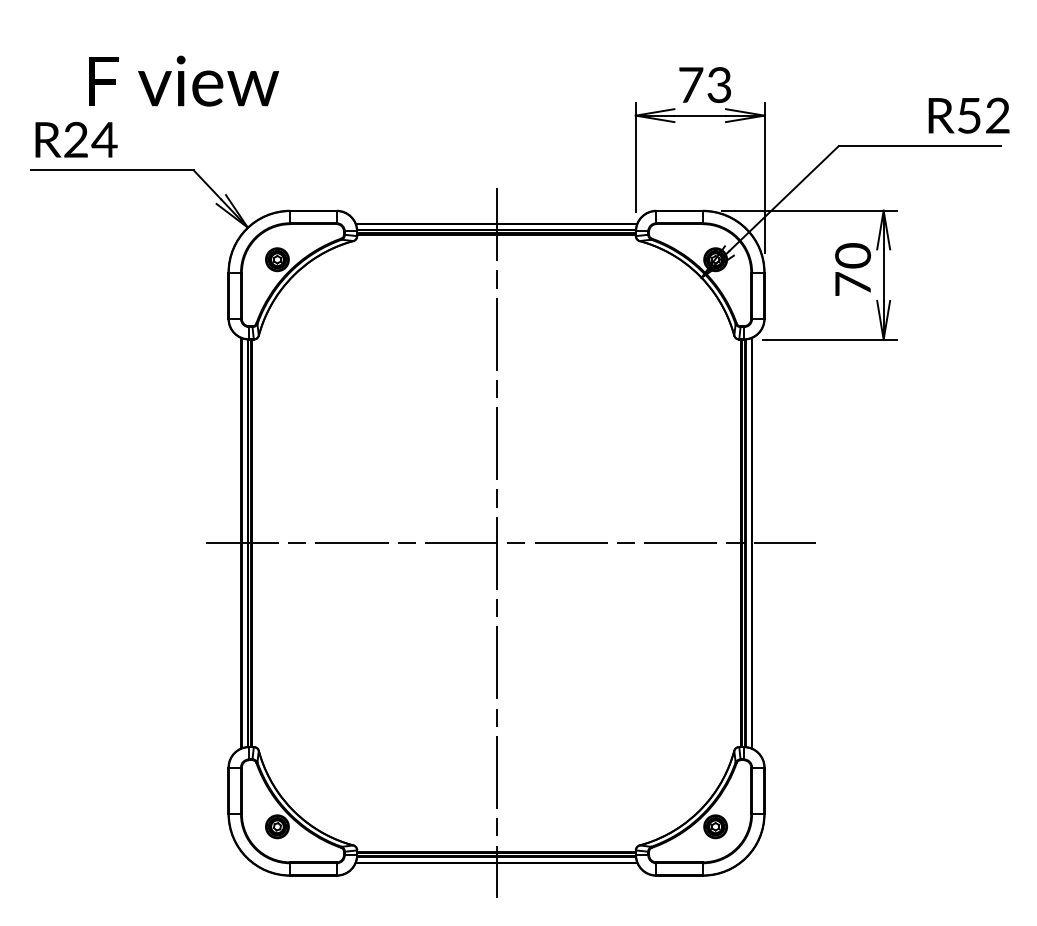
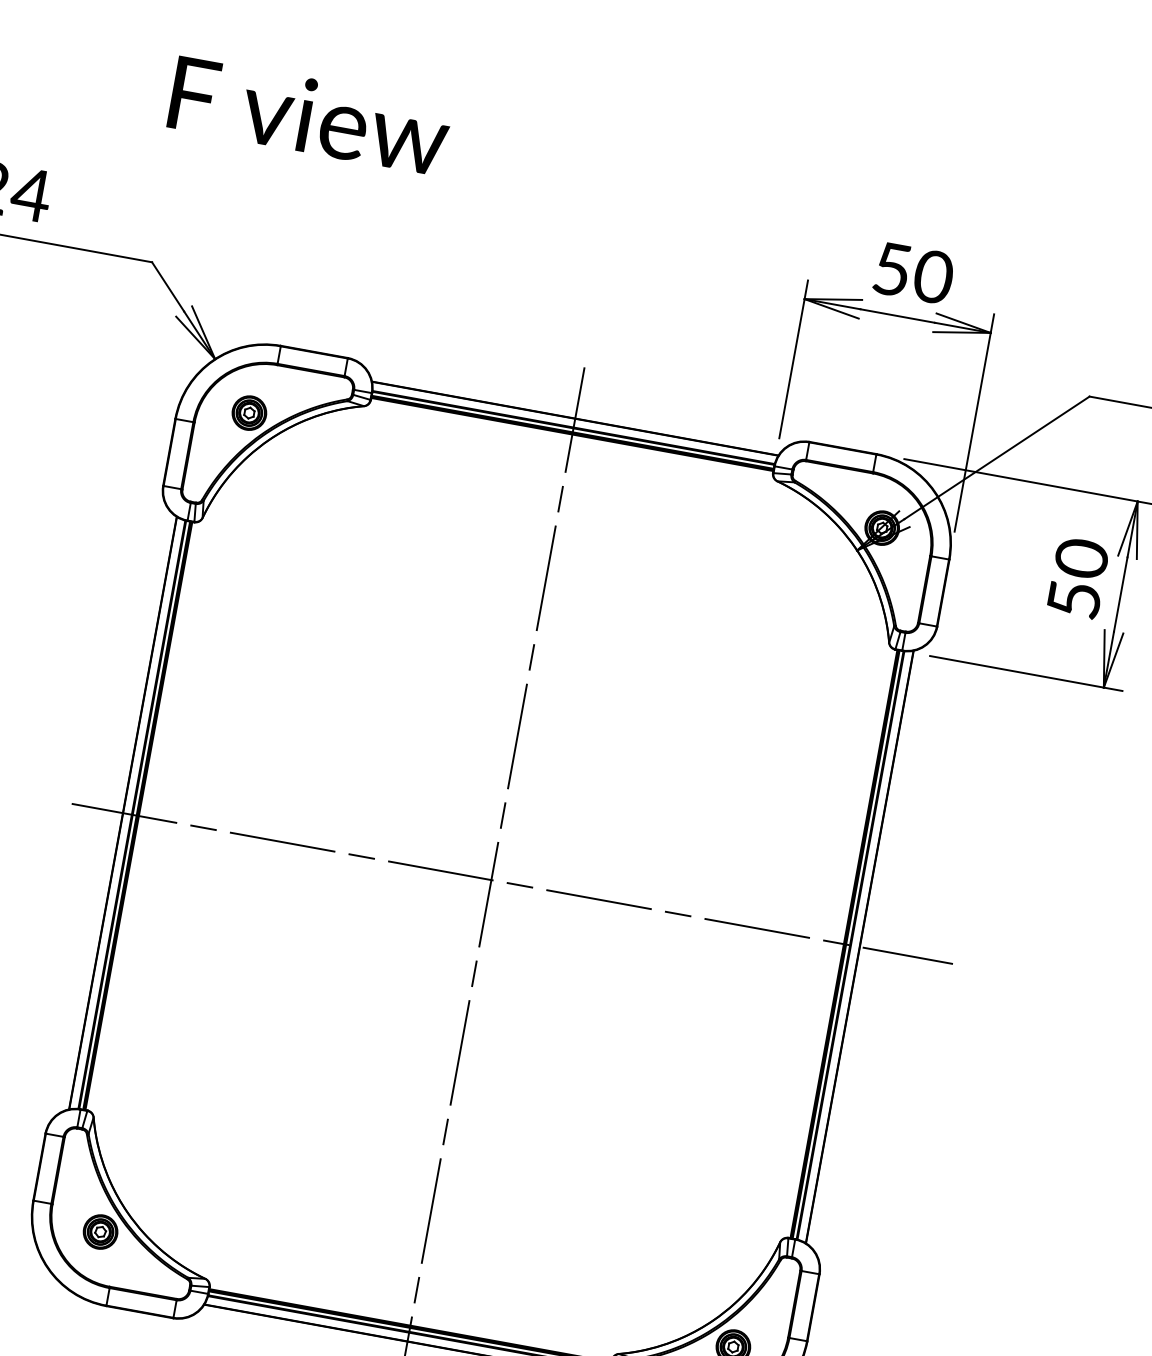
text: (184, 80) -> (311, 115), moved
text: (705, 85) -> (913, 273), 73 -> 50
text: (853, 283) -> (1075, 598), 70 -> 50

